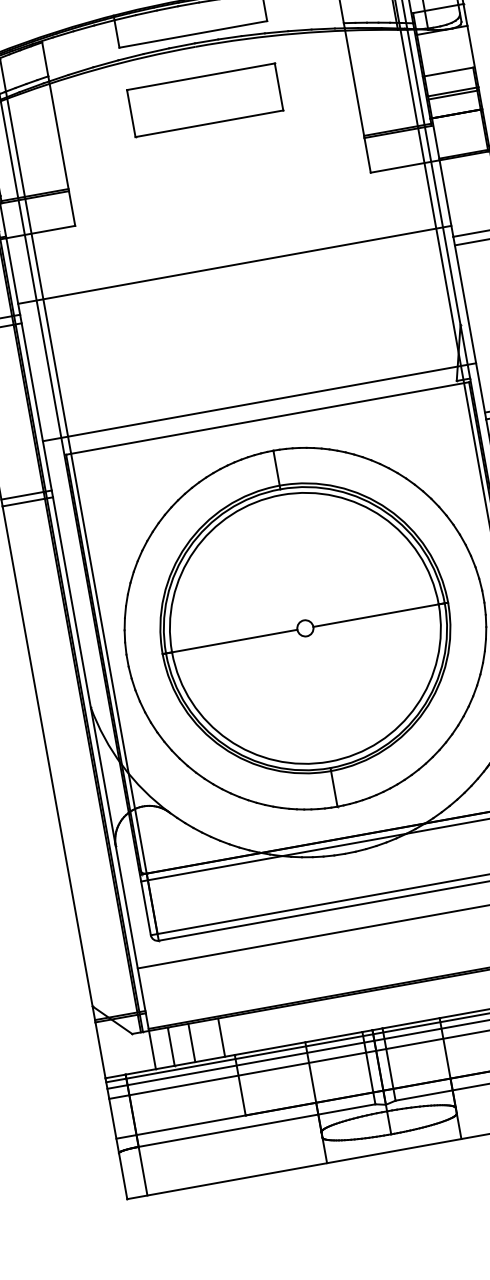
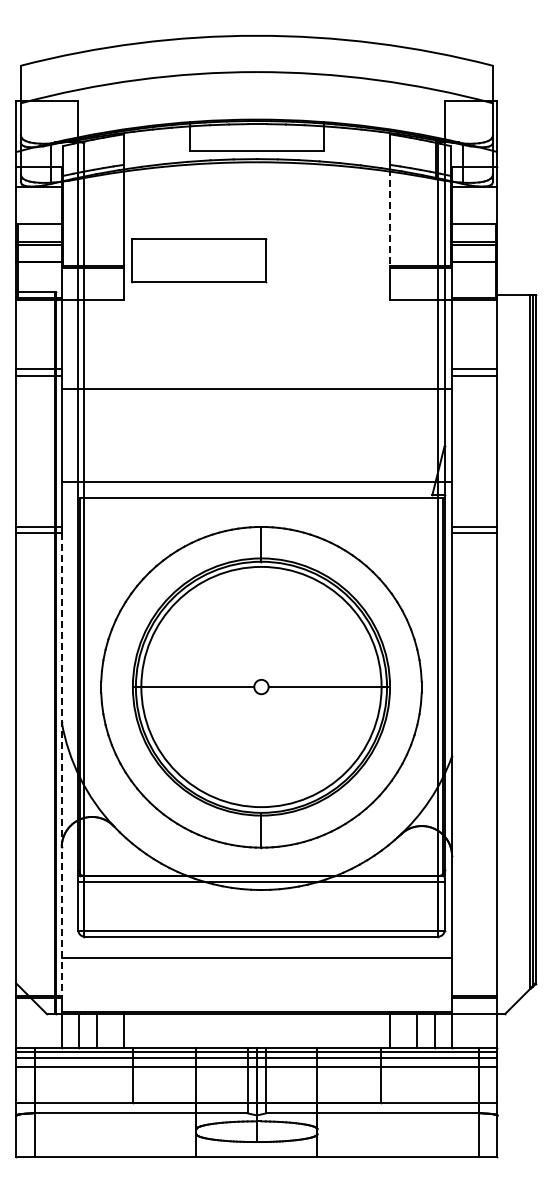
line: (355, 83) -> (390, 219), solid -> dashed
part: (205, 100) -> (199, 260), moved
line: (234, 264) -> (256, 388), moved
line: (99, 755) -> (61, 765), solid -> dashed

